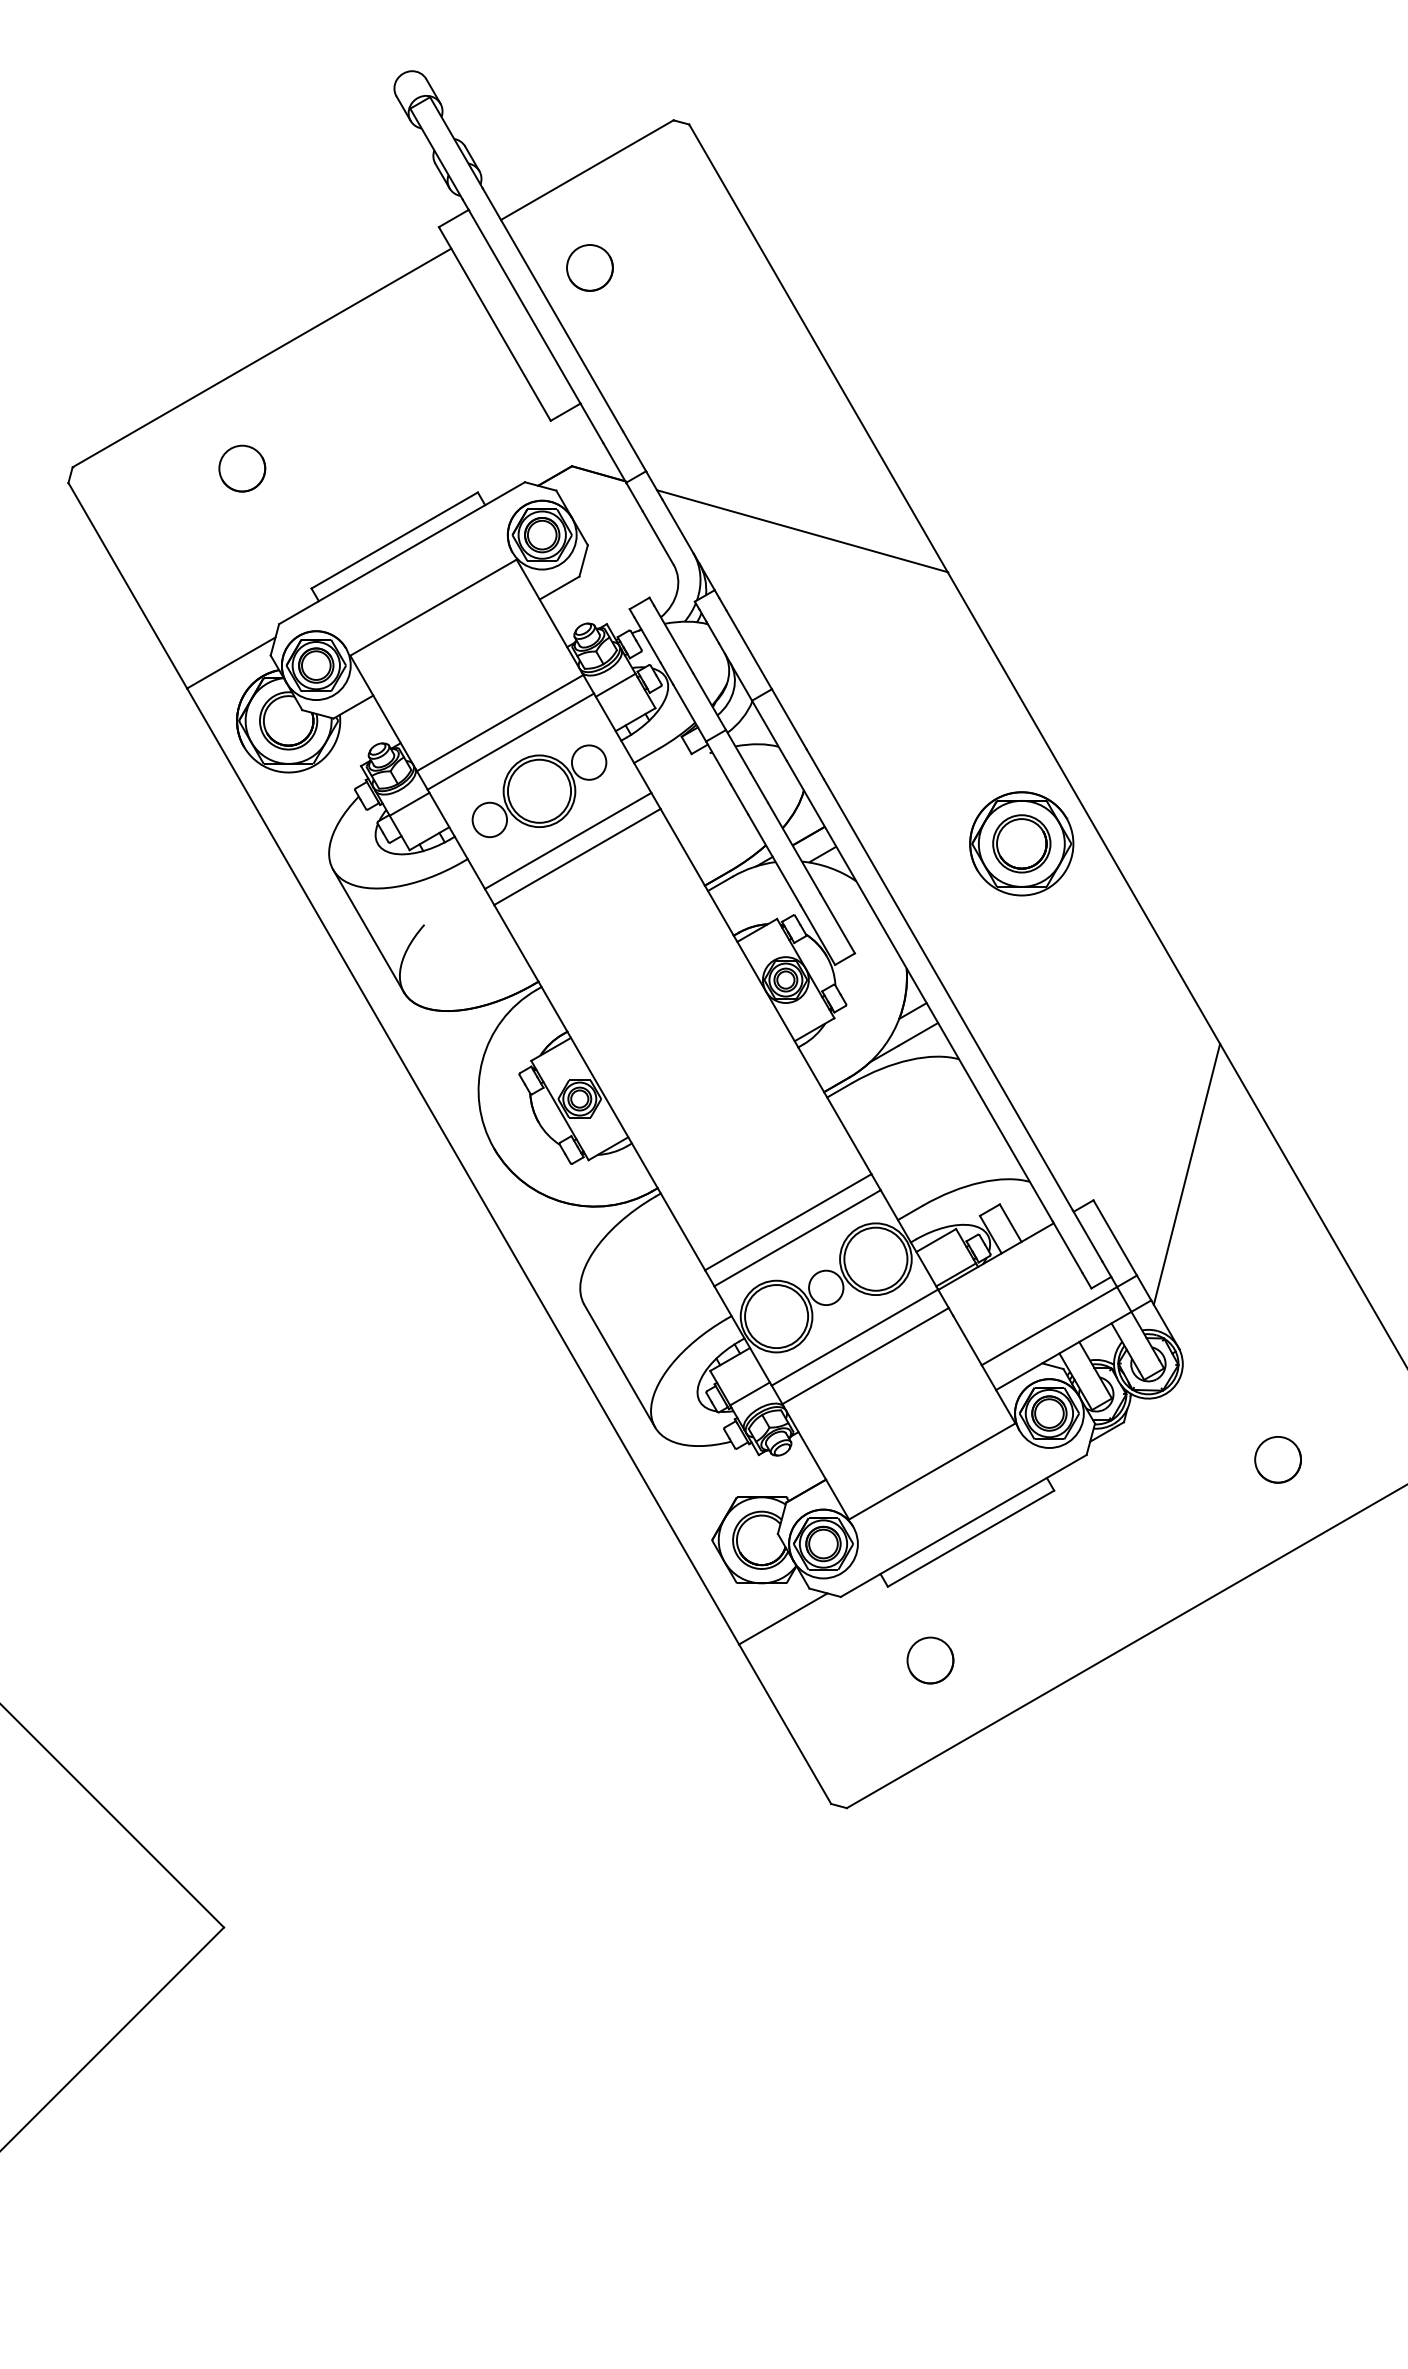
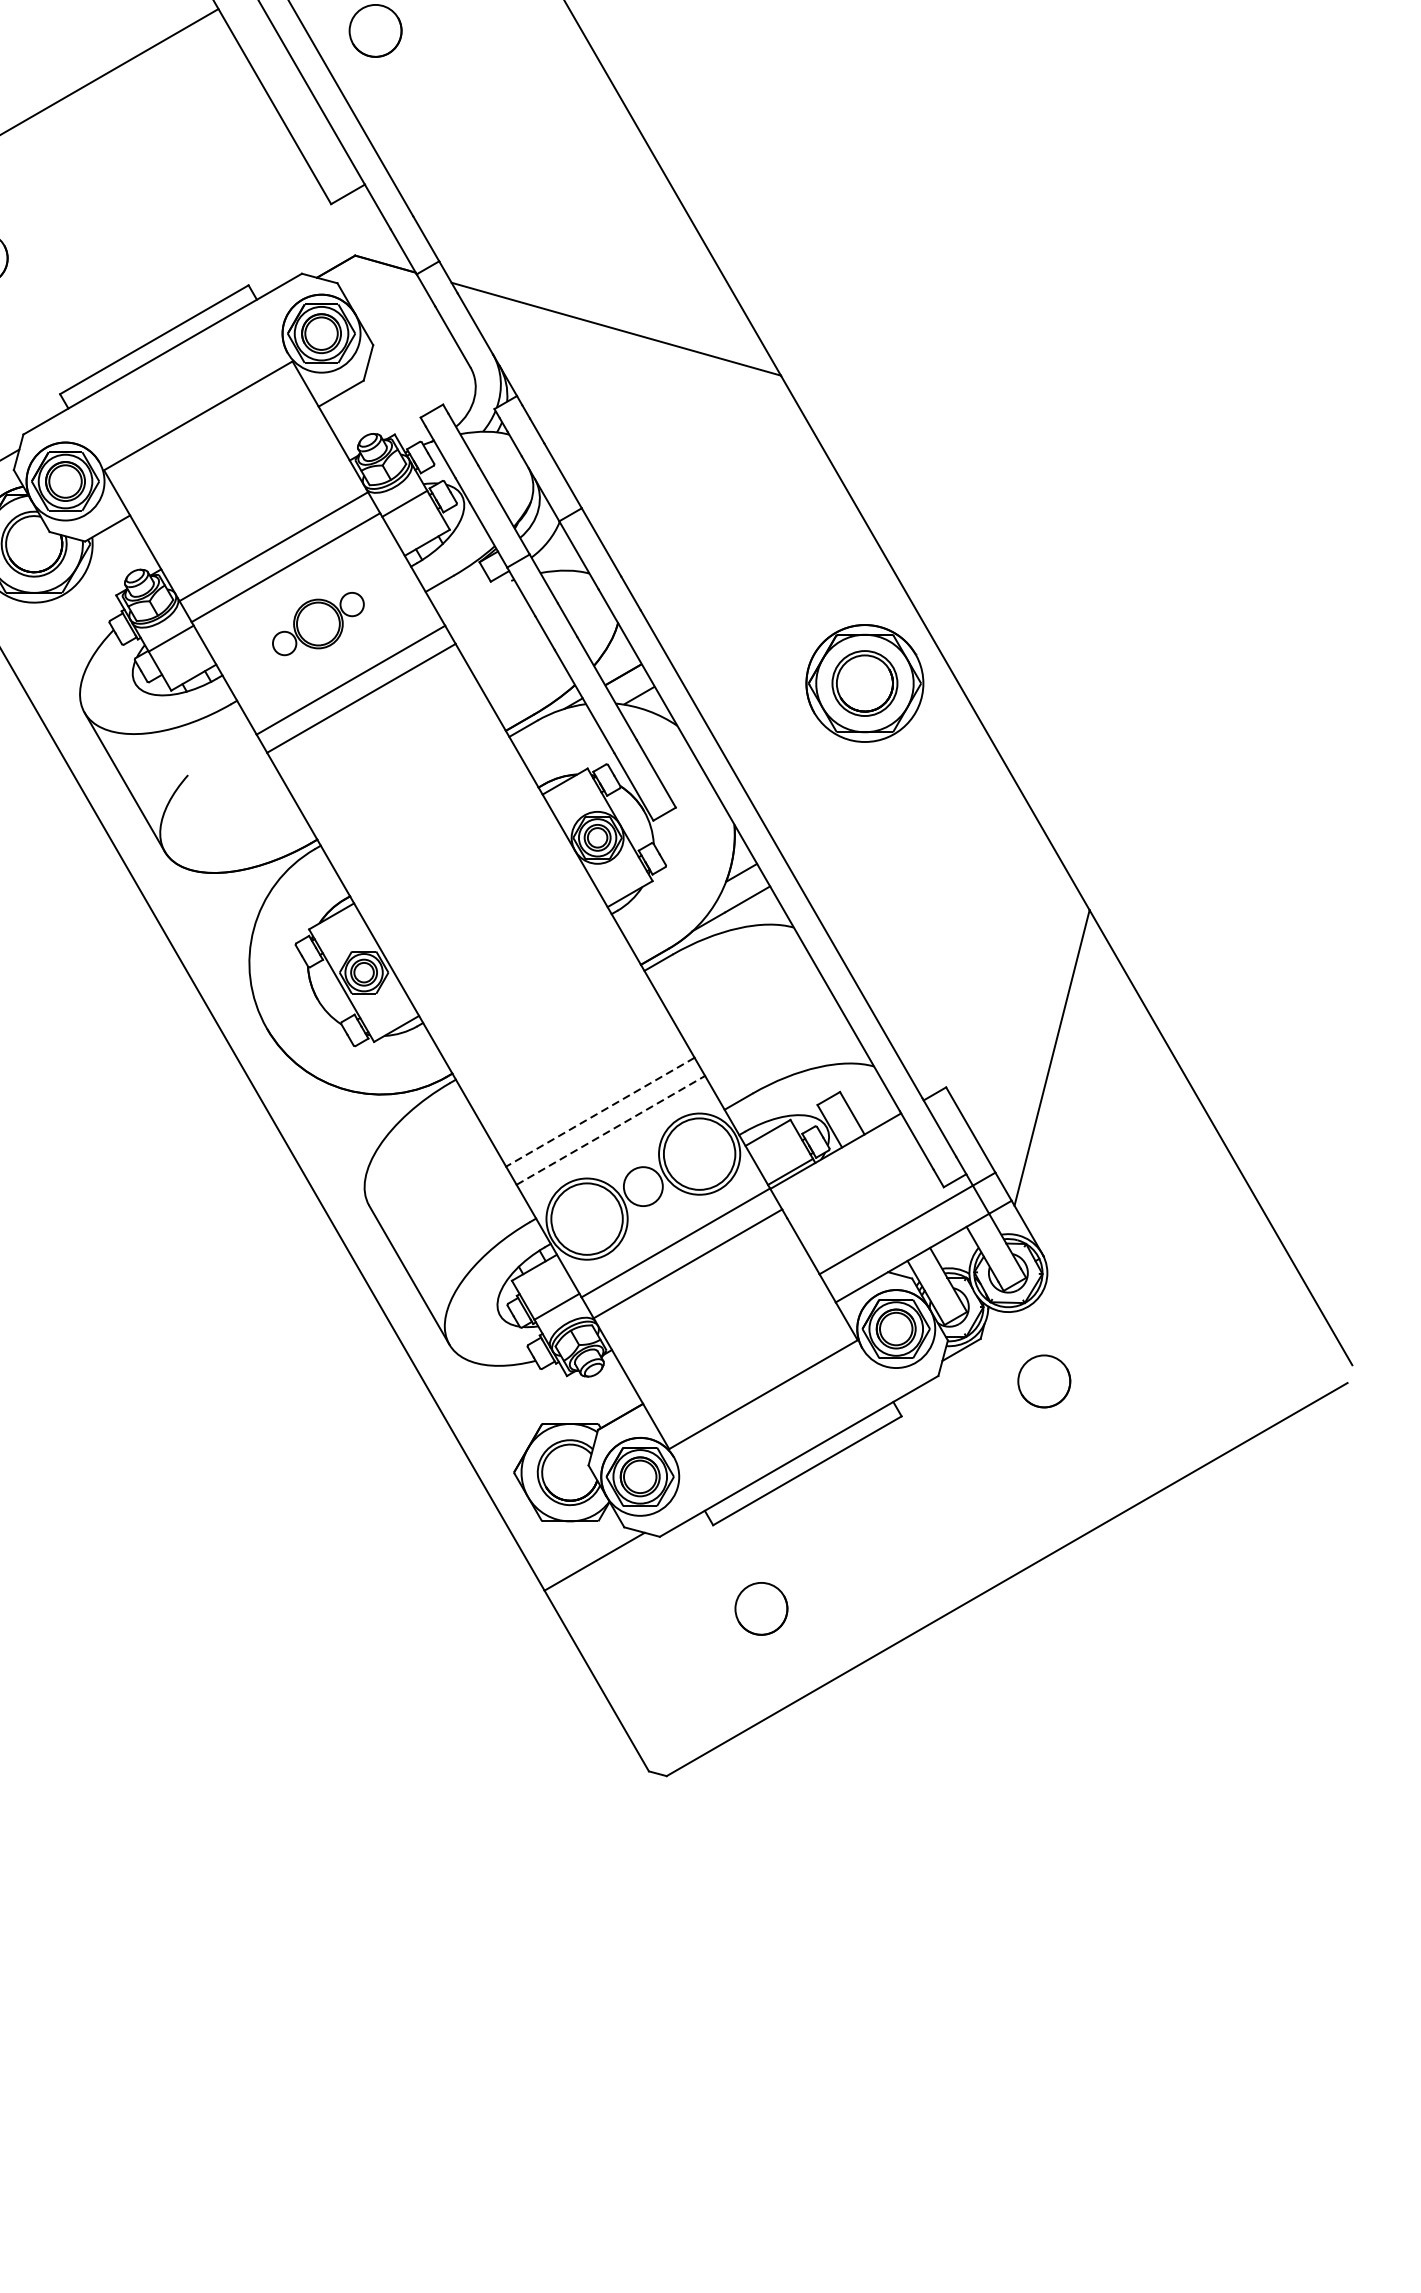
part: (539, 791) -> (318, 624), size x0.6
line: (787, 1222) -> (599, 1112), solid -> dashed
line: (798, 1238) -> (611, 1130), solid -> dashed
circle: (1277, 1459) -> (1043, 1381), moved

